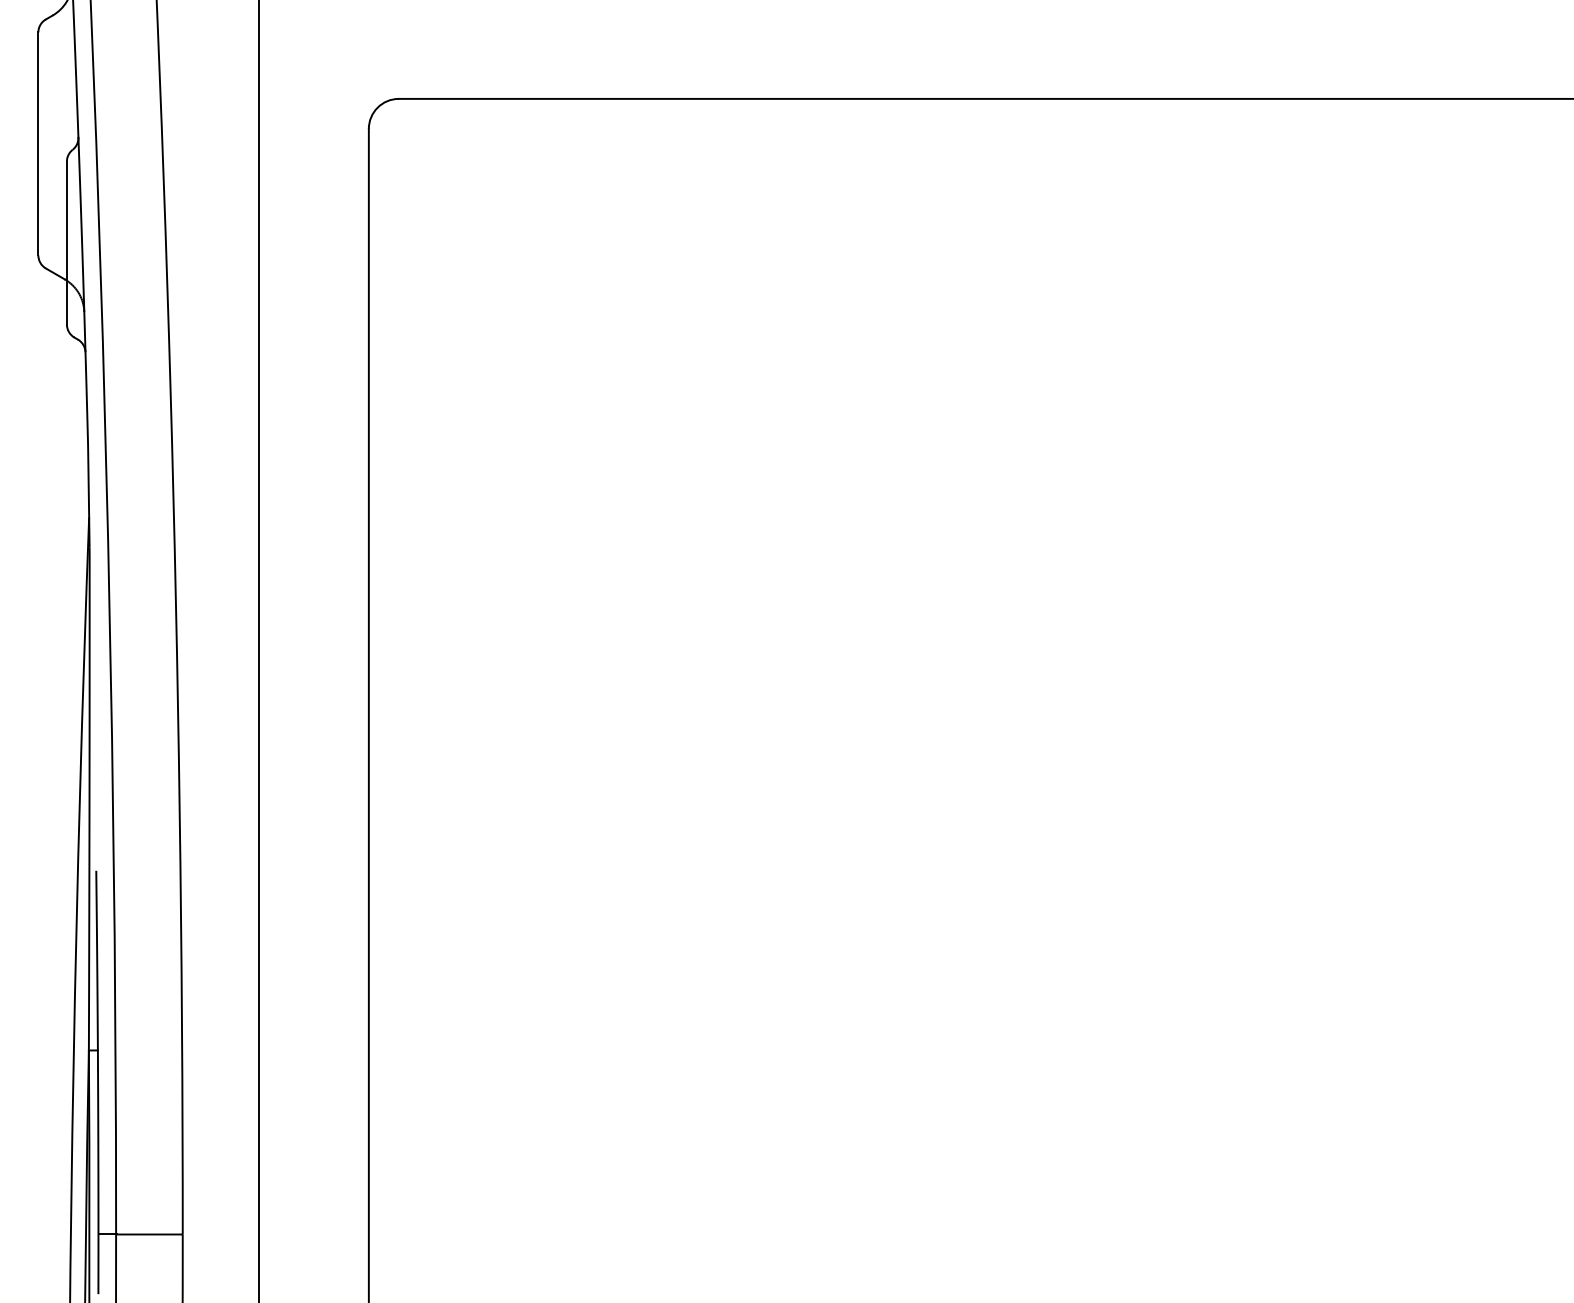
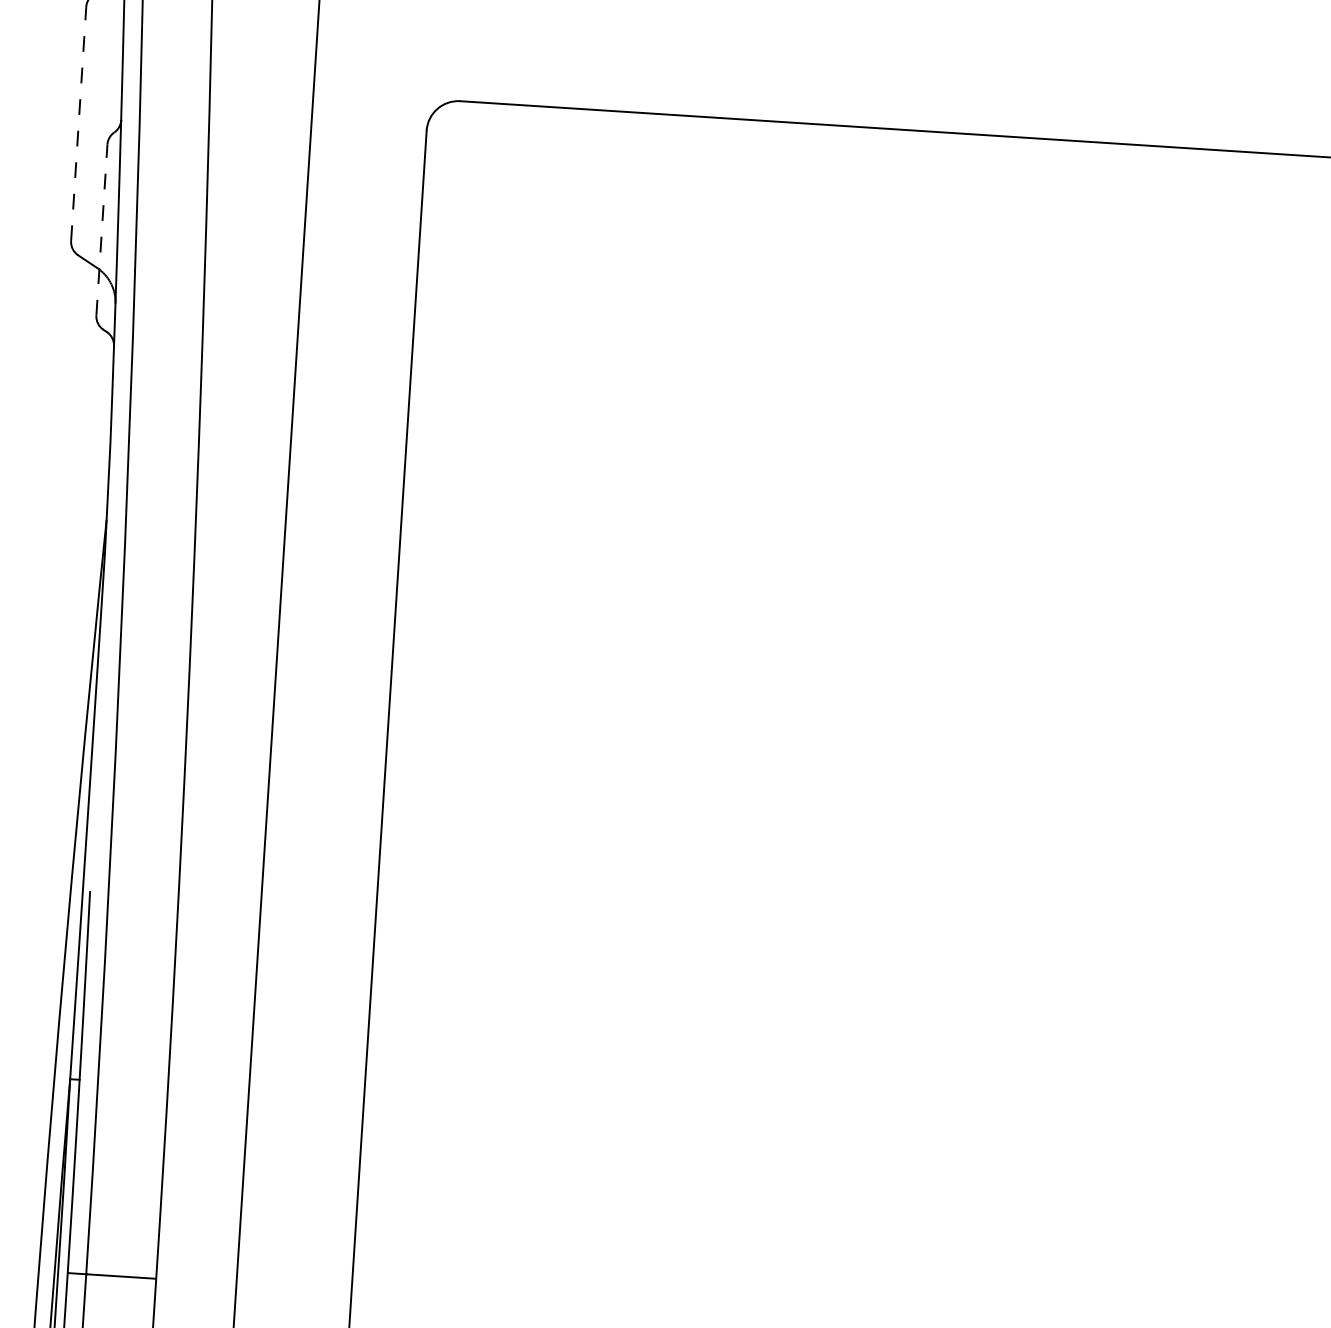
line: (38, 143) -> (78, 123), solid -> dashed
line: (66, 242) -> (101, 229), solid -> dashed

